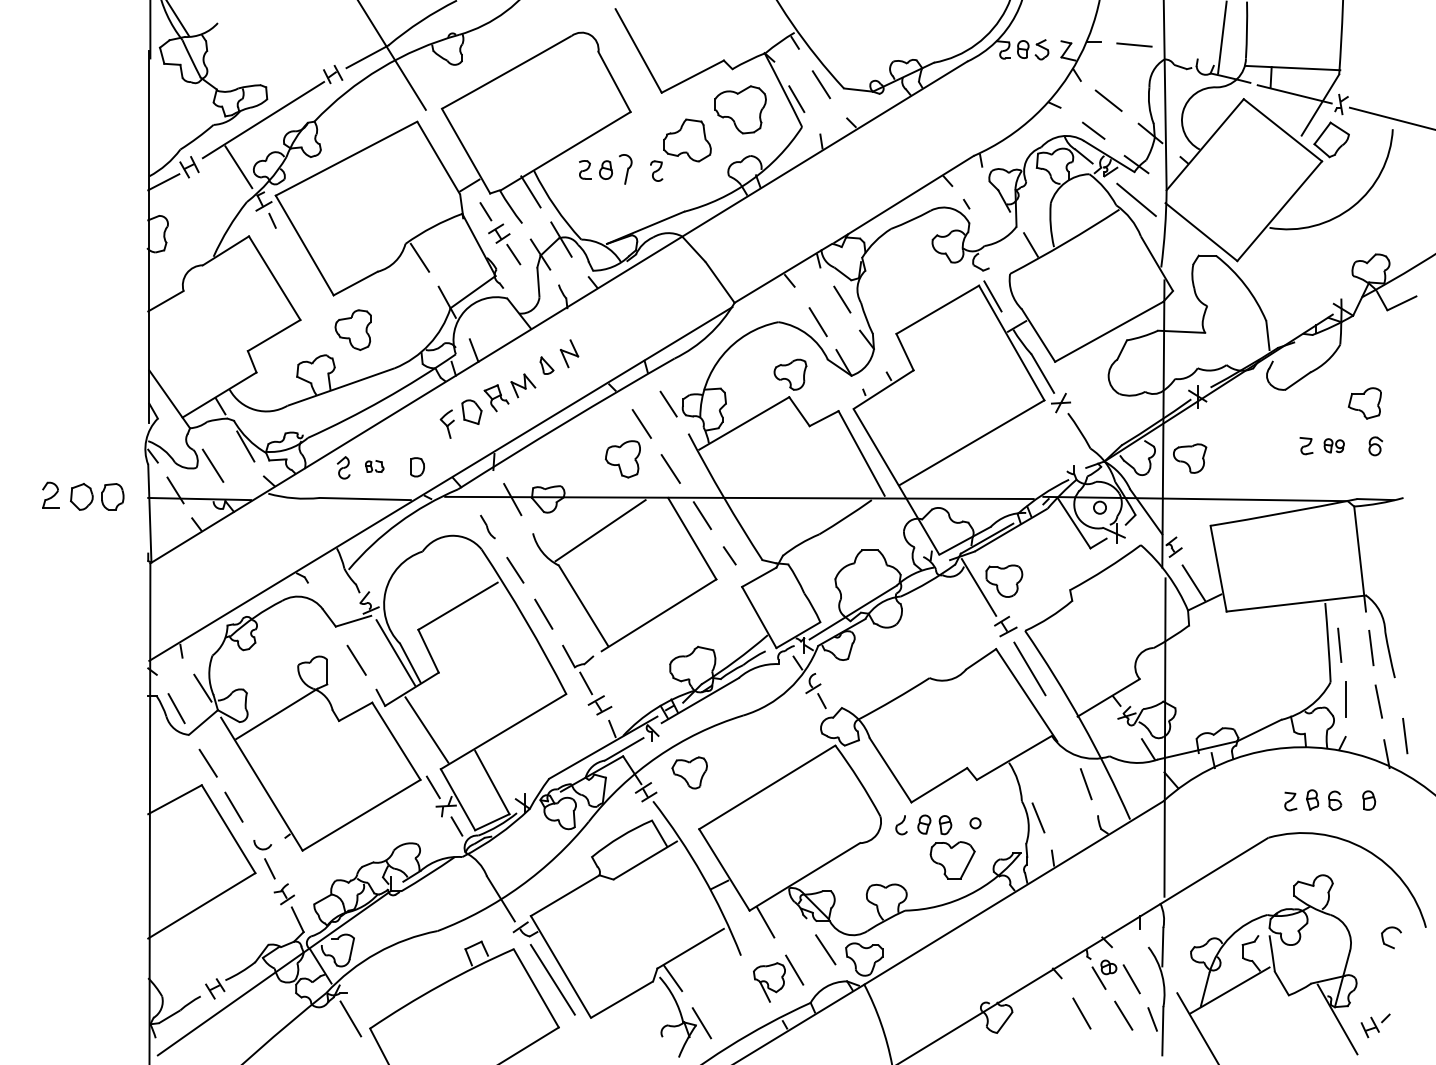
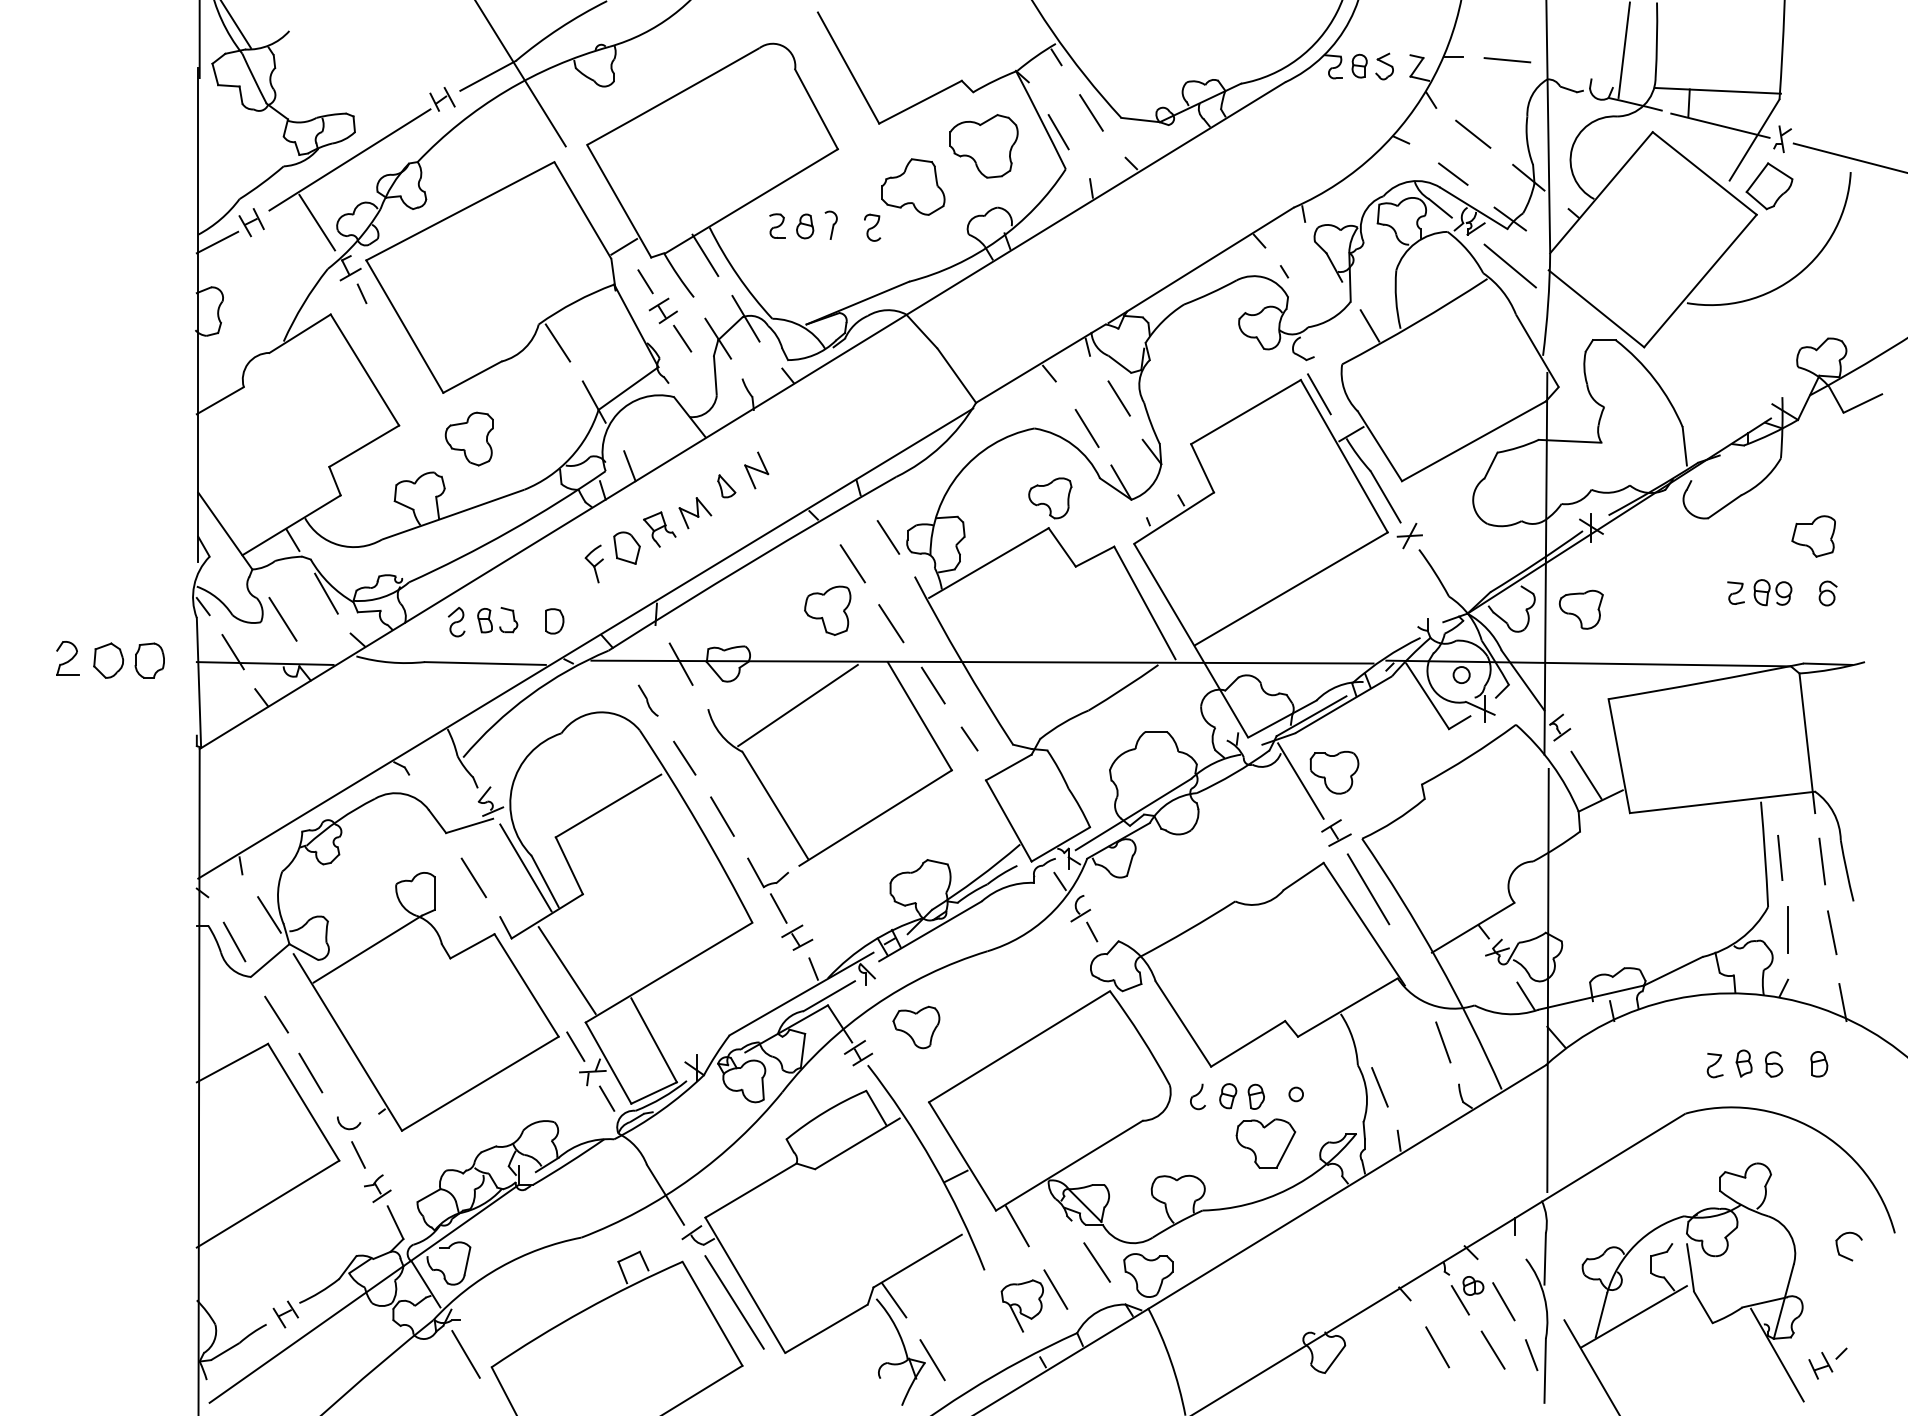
part: (625, 168) -> (830, 224), size x0.71
part: (1333, 445) -> (1772, 592), size x1.43
part: (374, 466) -> (497, 620), size x1.67
line: (1404, 736) -> (1866, 978), removed

